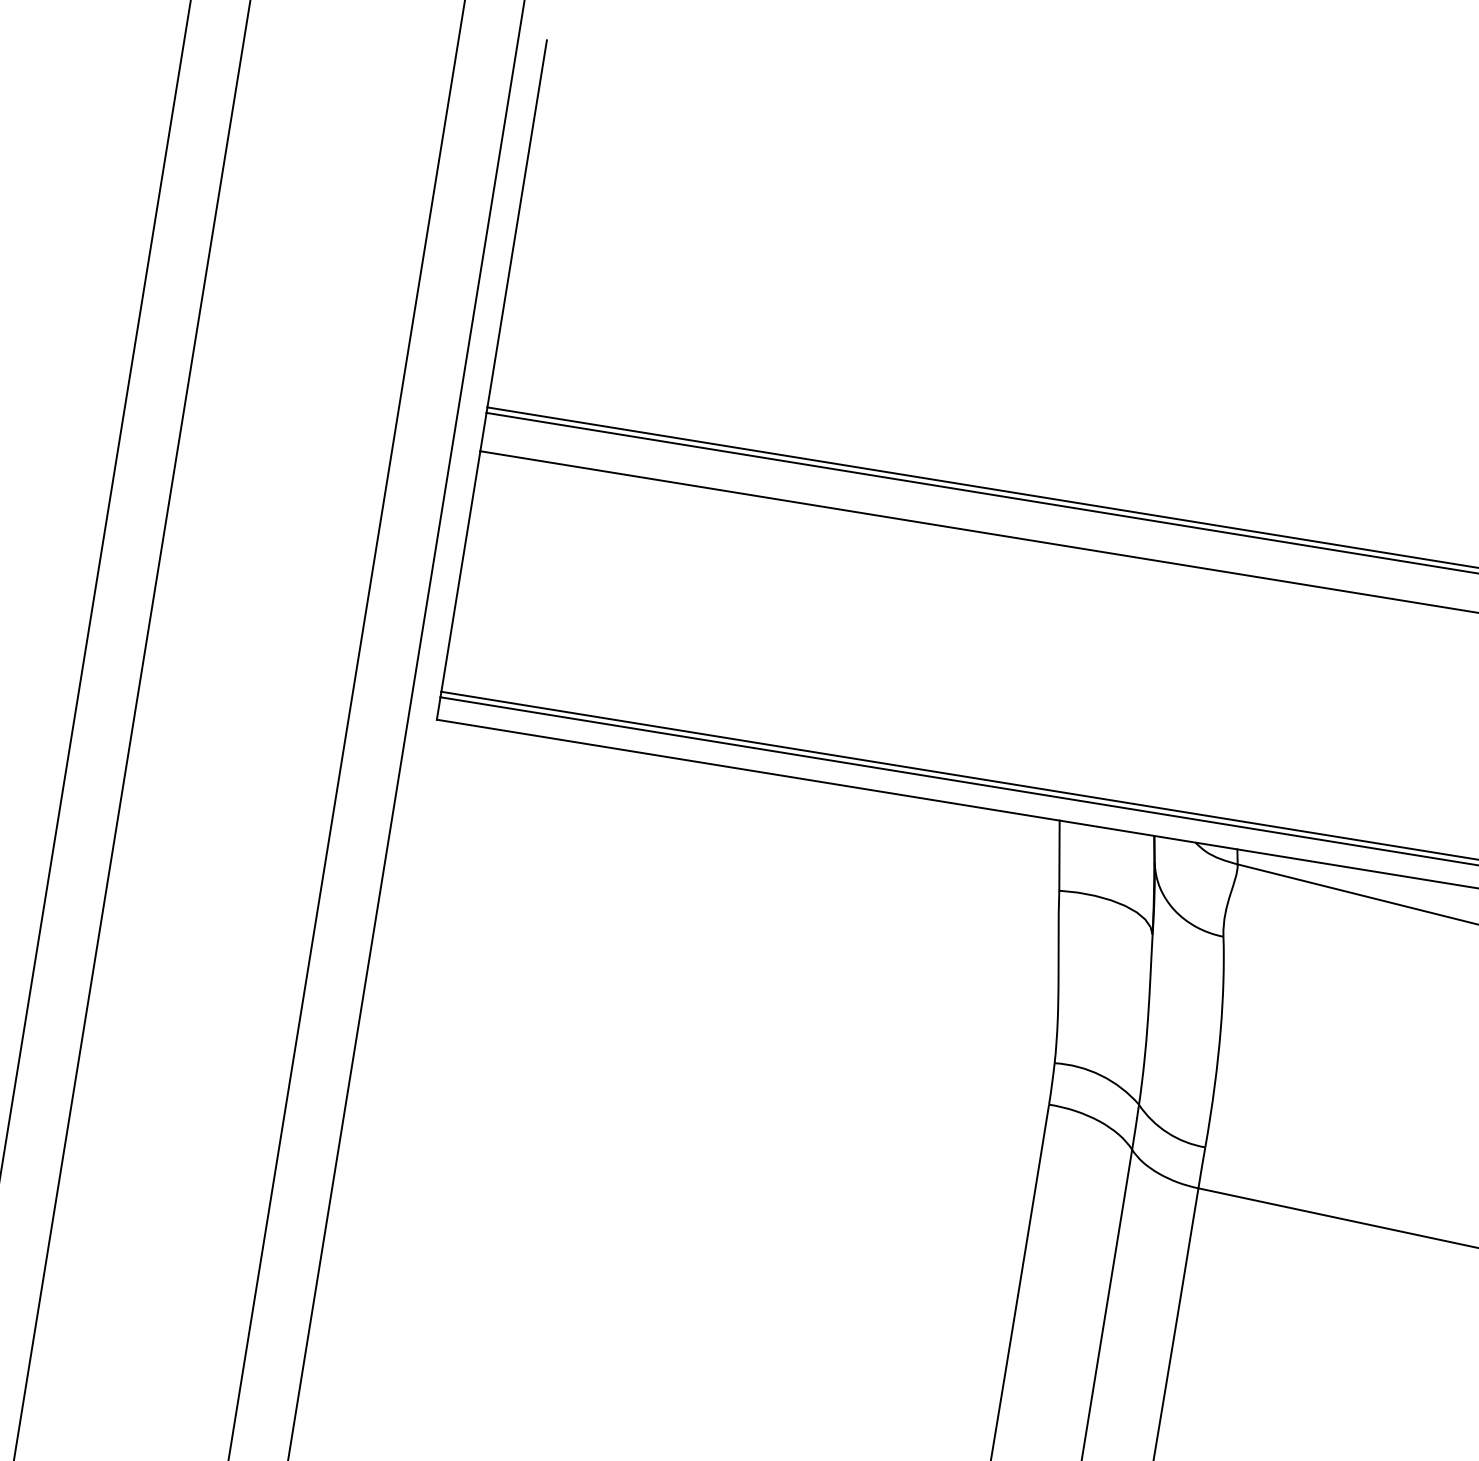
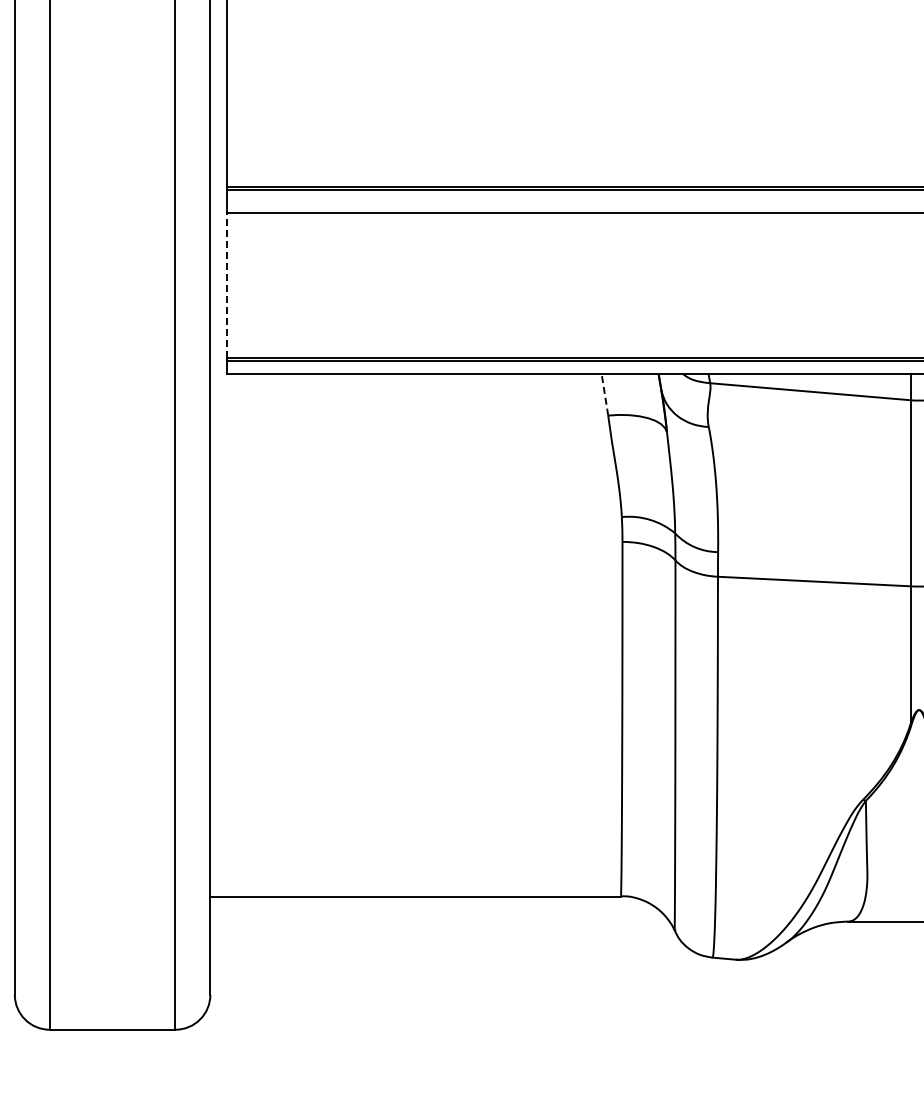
line: (461, 570) -> (227, 284), solid -> dashed
line: (1058, 856) -> (604, 395), solid -> dashed

